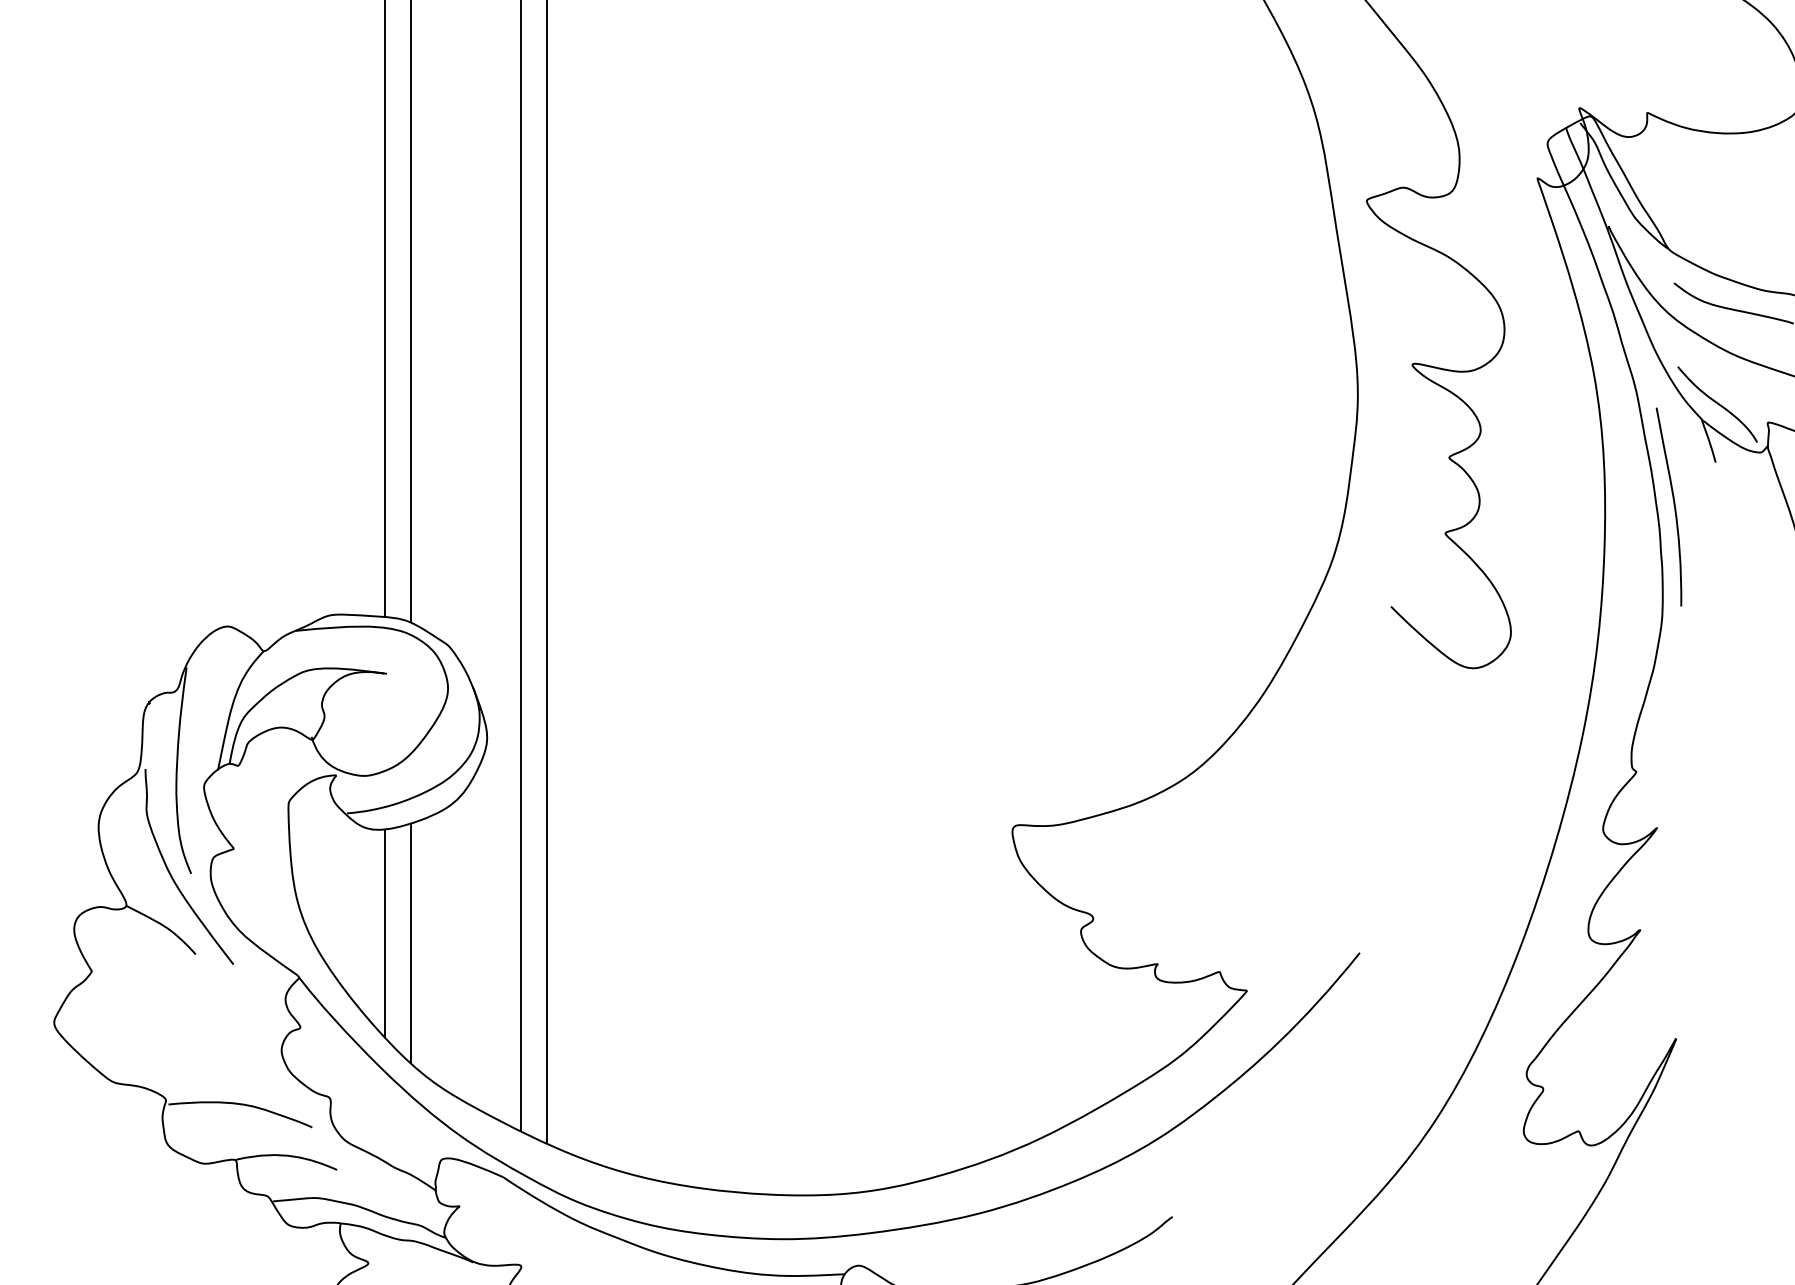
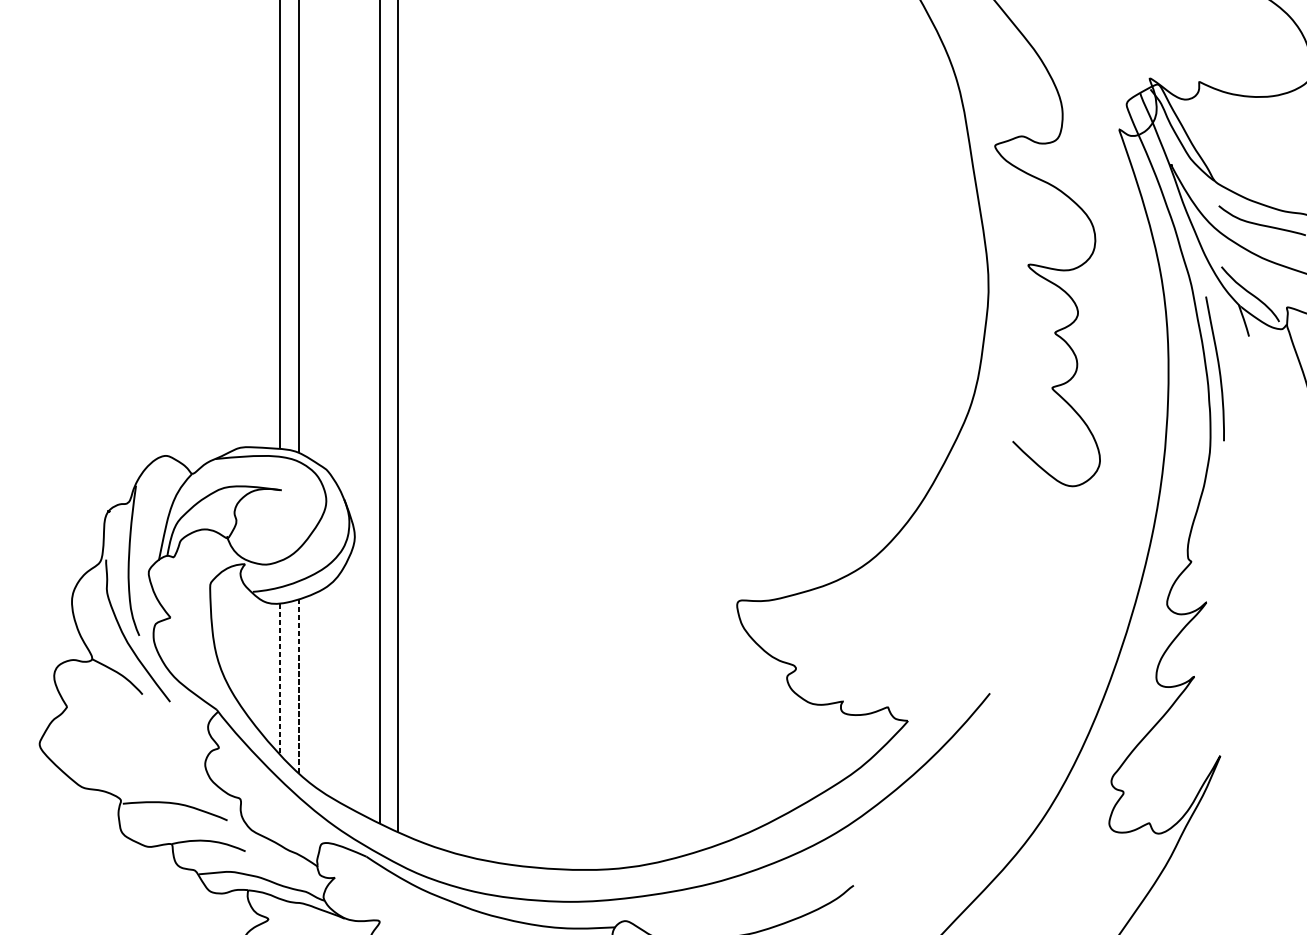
line: (384, 934) -> (280, 680), solid -> dashed
line: (410, 943) -> (299, 686), solid -> dashed

